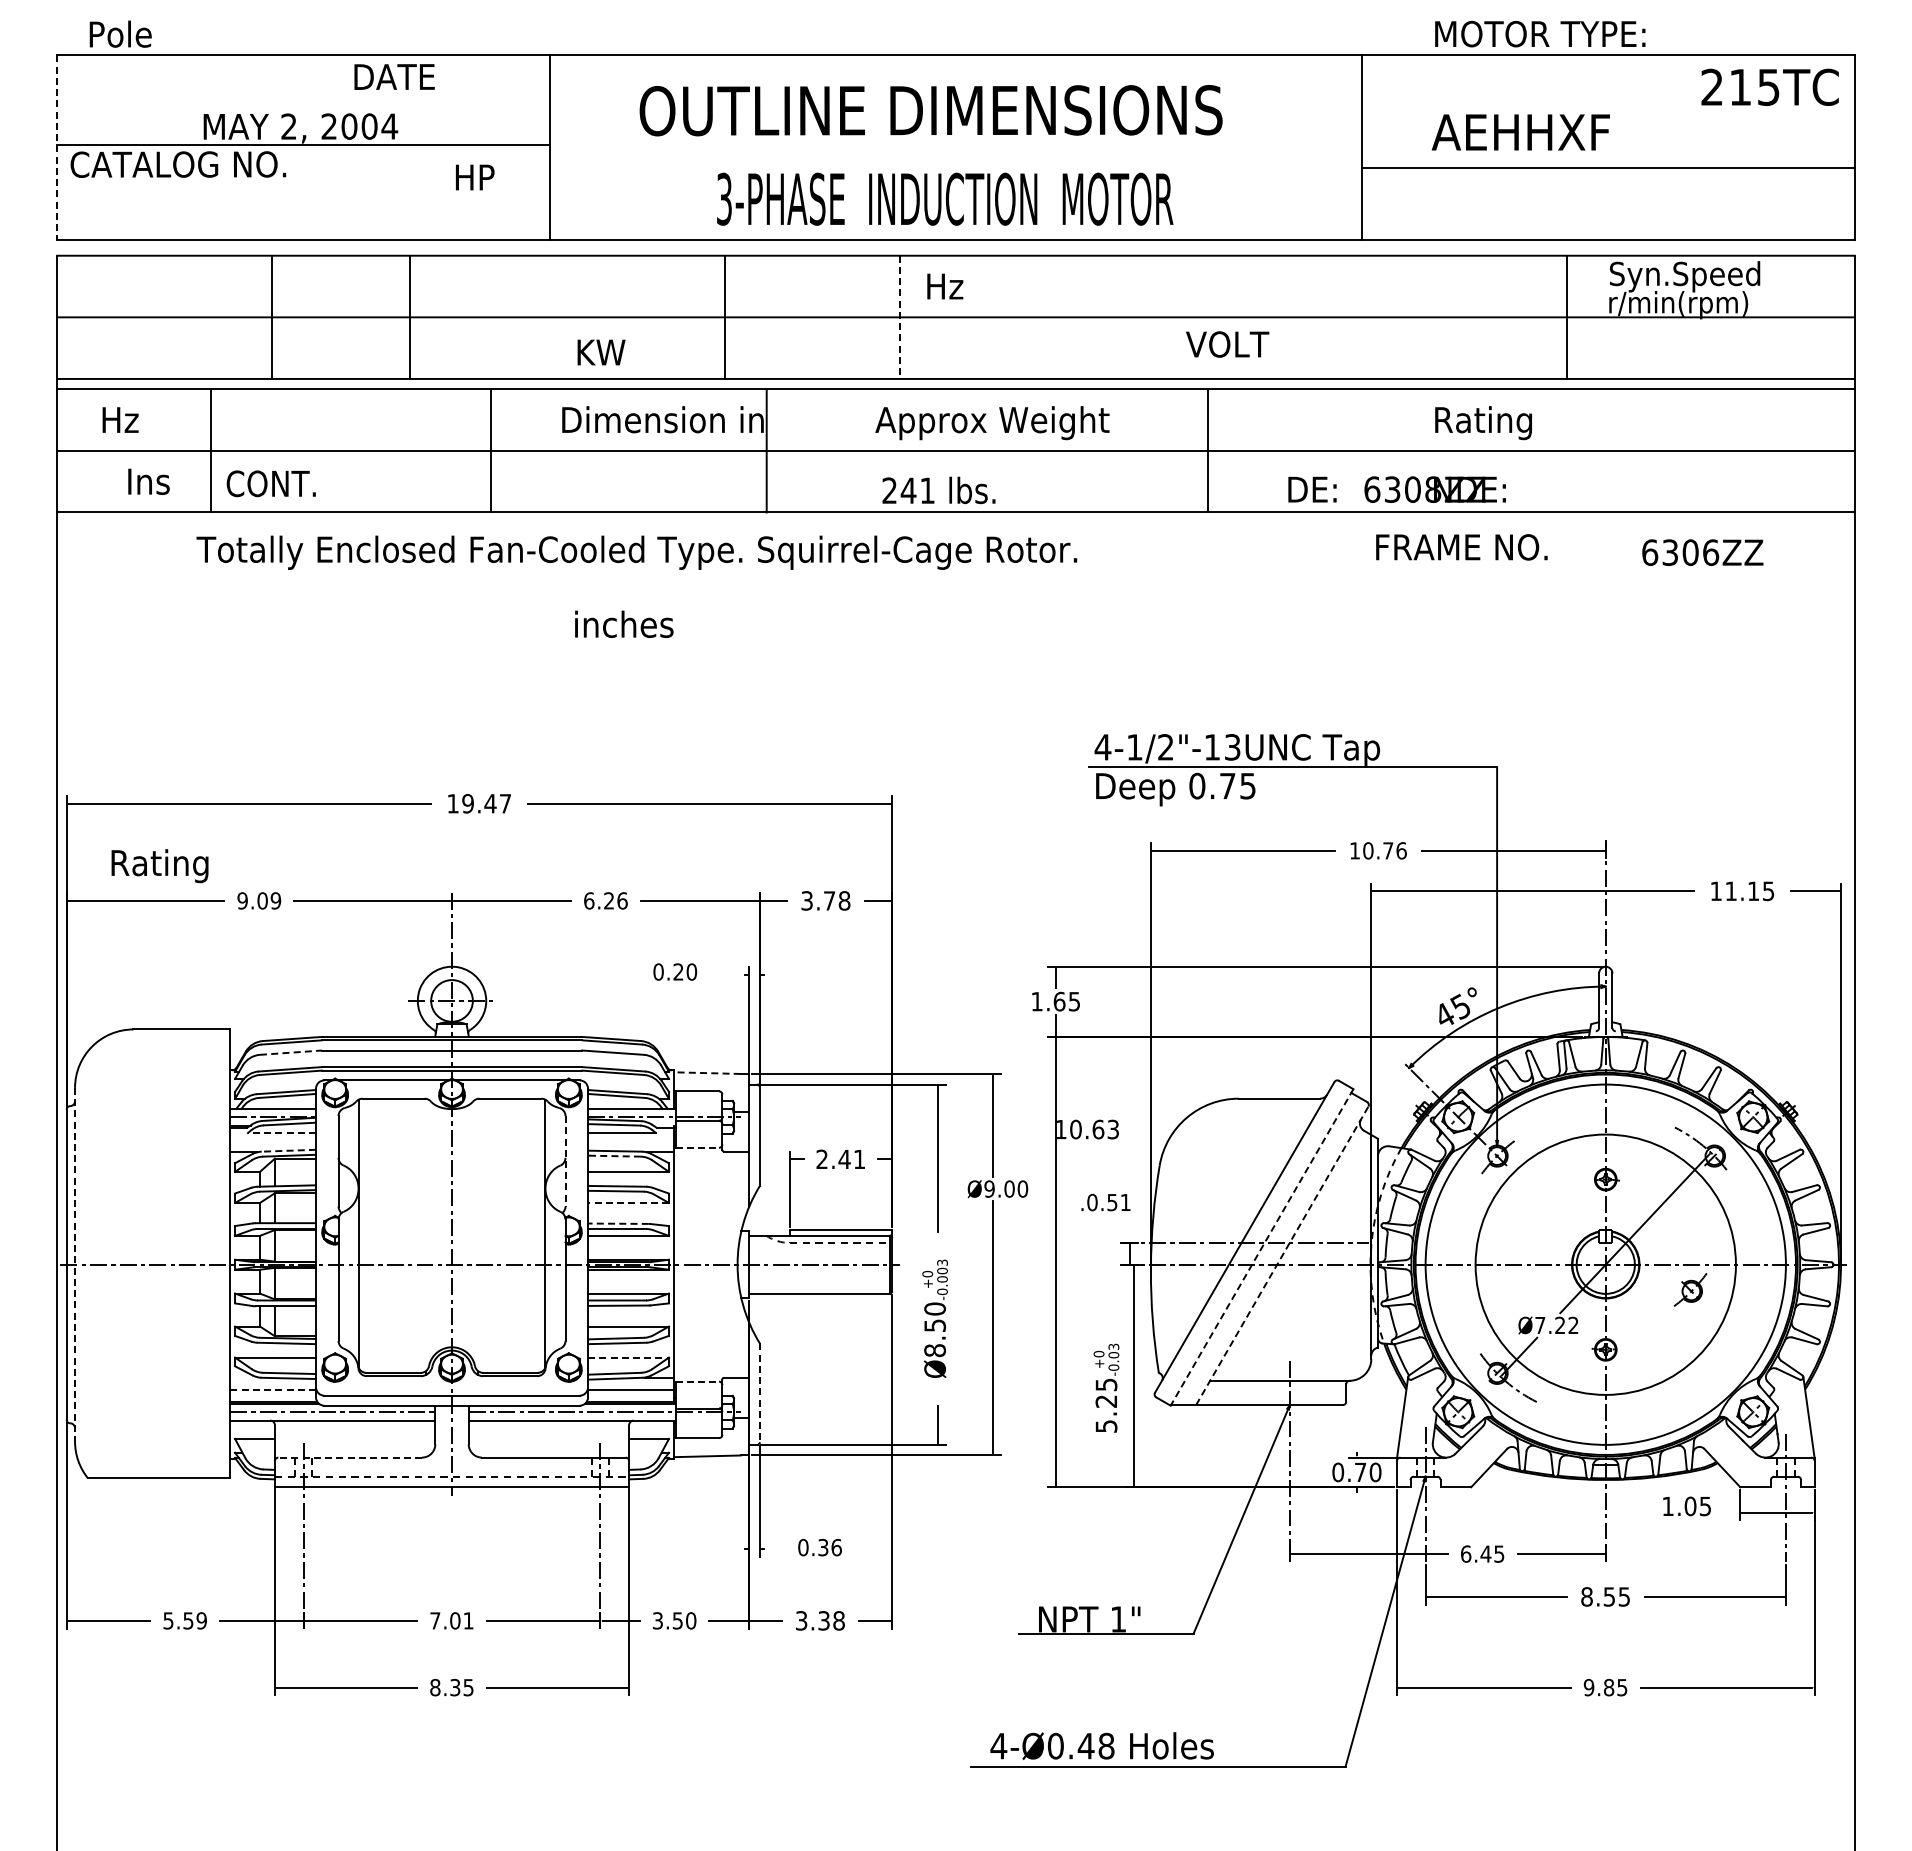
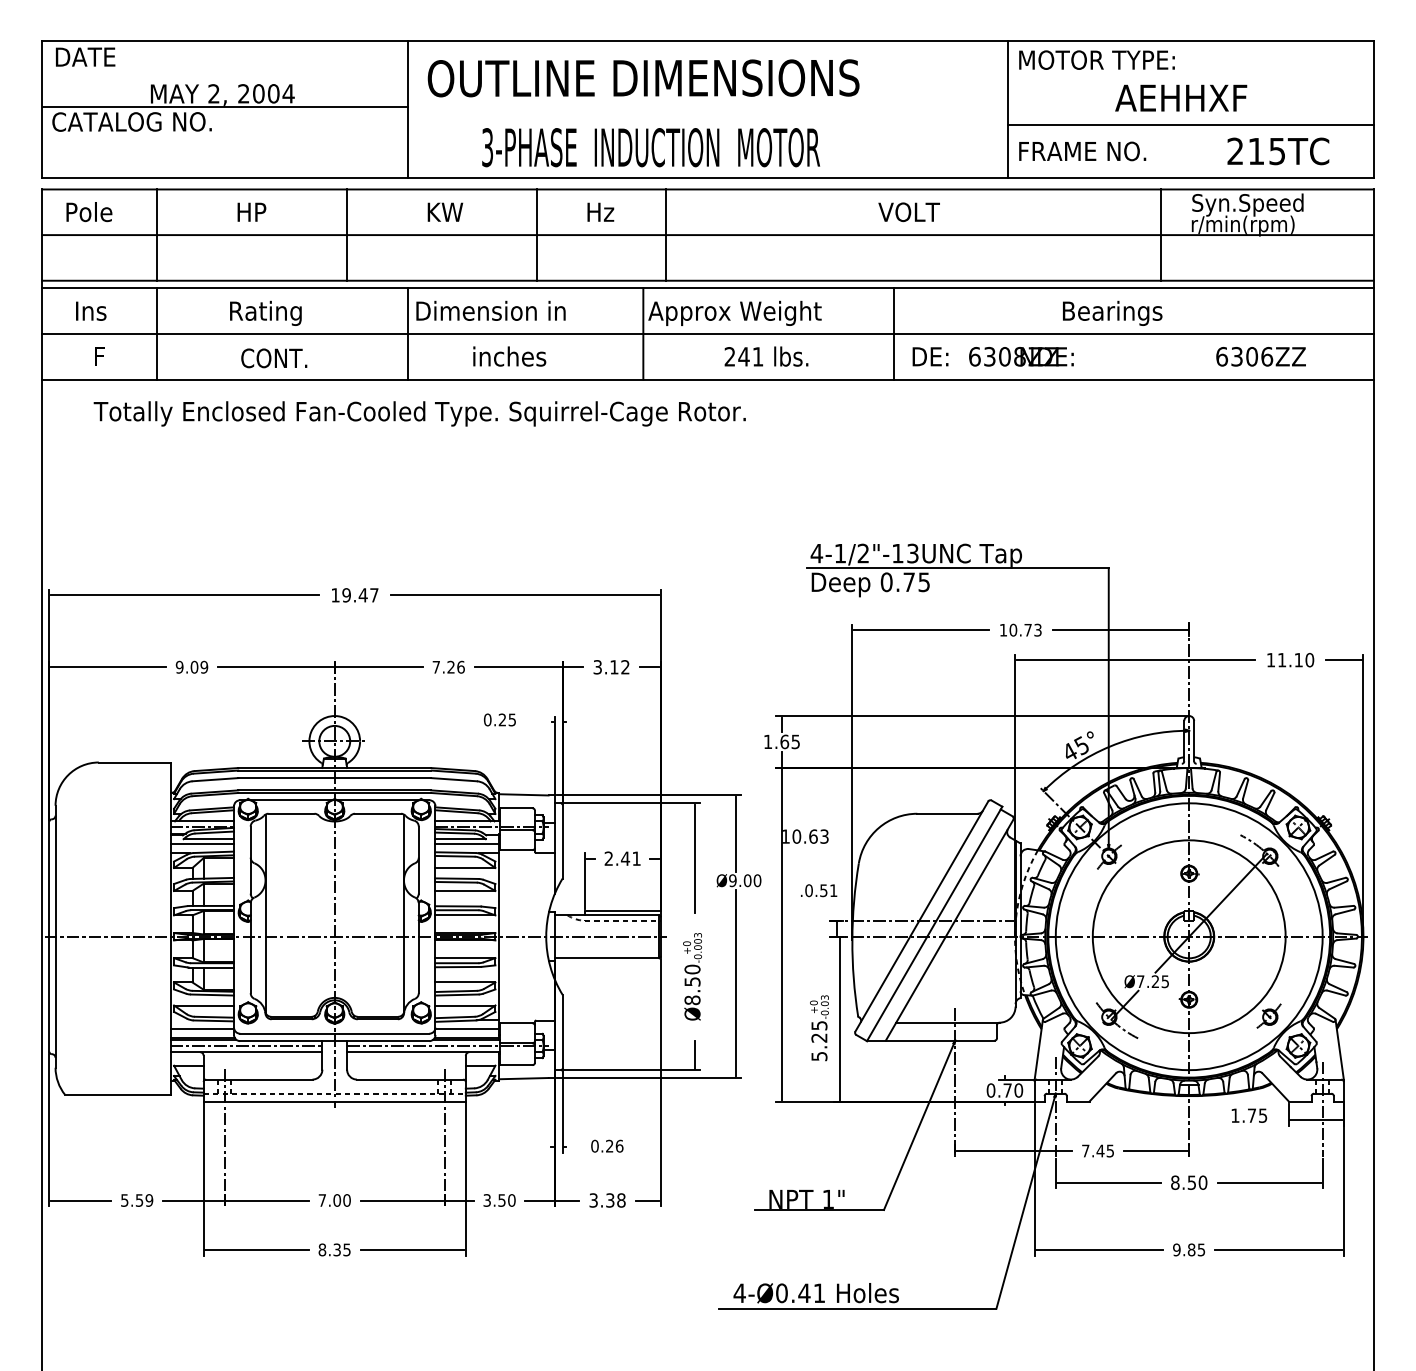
text: (120, 33) -> (89, 211), moved
text: (1540, 33) -> (1097, 59), moved
text: (394, 76) -> (85, 56), moved
text: (1769, 86) -> (1277, 150), moved
text: (930, 110) -> (643, 78), moved
text: (1520, 132) -> (1180, 98), moved
line: (57, 148) -> (42, 110), dashed -> solid
text: (475, 177) -> (252, 212), moved
text: (945, 198) -> (651, 147), moved
text: (945, 286) -> (600, 212), moved
line: (272, 316) -> (156, 234), moved
line: (410, 316) -> (346, 234), moved
line: (899, 317) -> (666, 235), dashed -> solid
text: (1227, 344) -> (909, 212), moved
text: (601, 352) -> (445, 212), moved
text: (124, 420) -> (92, 311), Hz -> Ins
text: (1503, 423) -> (1113, 313), Rating -> Bearings
line: (491, 450) -> (407, 333), moved
line: (766, 450) -> (643, 333), moved
text: (148, 481) -> (109, 356), Ins -> F
text: (270, 483) -> (273, 358), moved
text: (1396, 489) -> (992, 356), moved
text: (938, 490) -> (766, 356), moved
text: (1461, 547) -> (1082, 151), moved
text: (636, 552) -> (419, 413), moved
text: (1702, 552) -> (1260, 356), moved
text: (624, 623) -> (509, 355), moved
text: (1401, 850) -> (1037, 629), 10.76 -> 10.73
text: (159, 866) -> (265, 313), moved
text: (1768, 891) -> (1309, 660), 11.15 -> 11.10
text: (589, 900) -> (436, 666), 6.26 -> 7.26
text: (837, 900) -> (620, 666), 3.78 -> 3.12
text: (691, 971) -> (512, 719), 0.20 -> 0.25
line: (290, 1052) -> (215, 779), dashed -> solid
line: (706, 1073) -> (523, 795), dashed -> solid
line: (281, 1133) -> (208, 839), dashed -> solid
line: (273, 1139) -> (202, 843), added
line: (630, 1139) -> (466, 843), added
line: (697, 1147) -> (516, 849), dashed -> solid
line: (288, 1150) -> (213, 852), dashed -> solid
line: (613, 1156) -> (454, 856), dashed -> solid
line: (565, 1161) -> (418, 860), dashed -> solid
line: (628, 1202) -> (465, 890), dashed -> solid
line: (617, 1223) -> (457, 906), dashed -> solid
line: (1262, 1247) -> (934, 923), dashed -> solid
line: (1282, 1255) -> (949, 929), dashed -> solid
line: (75, 1264) -> (55, 936), dashed -> solid
part: (1690, 1289) -> (1269, 1015), moved
text: (1573, 1325) -> (1165, 981), Ø7.22 -> Ø7.25
line: (629, 1357) -> (466, 1005), dashed -> solid
line: (697, 1381) -> (516, 1023), dashed -> solid
line: (273, 1389) -> (202, 1029), dashed -> solid
line: (759, 1393) -> (562, 1032), dashed -> solid
line: (350, 1457) -> (259, 1079), dashed -> solid
text: (1690, 1506) -> (1251, 1115), 1.05 -> 1.75
text: (823, 1547) -> (609, 1146), 0.36 -> 0.26
text: (1466, 1553) -> (1086, 1150), 6.45 -> 7.45
text: (1624, 1596) -> (1203, 1182), 8.55 -> 8.50
text: (468, 1620) -> (346, 1200), 7.01 -> 7.00
text: (1106, 1745) -> (819, 1292), 4-Ø0.48 -> 4-Ø0.41

